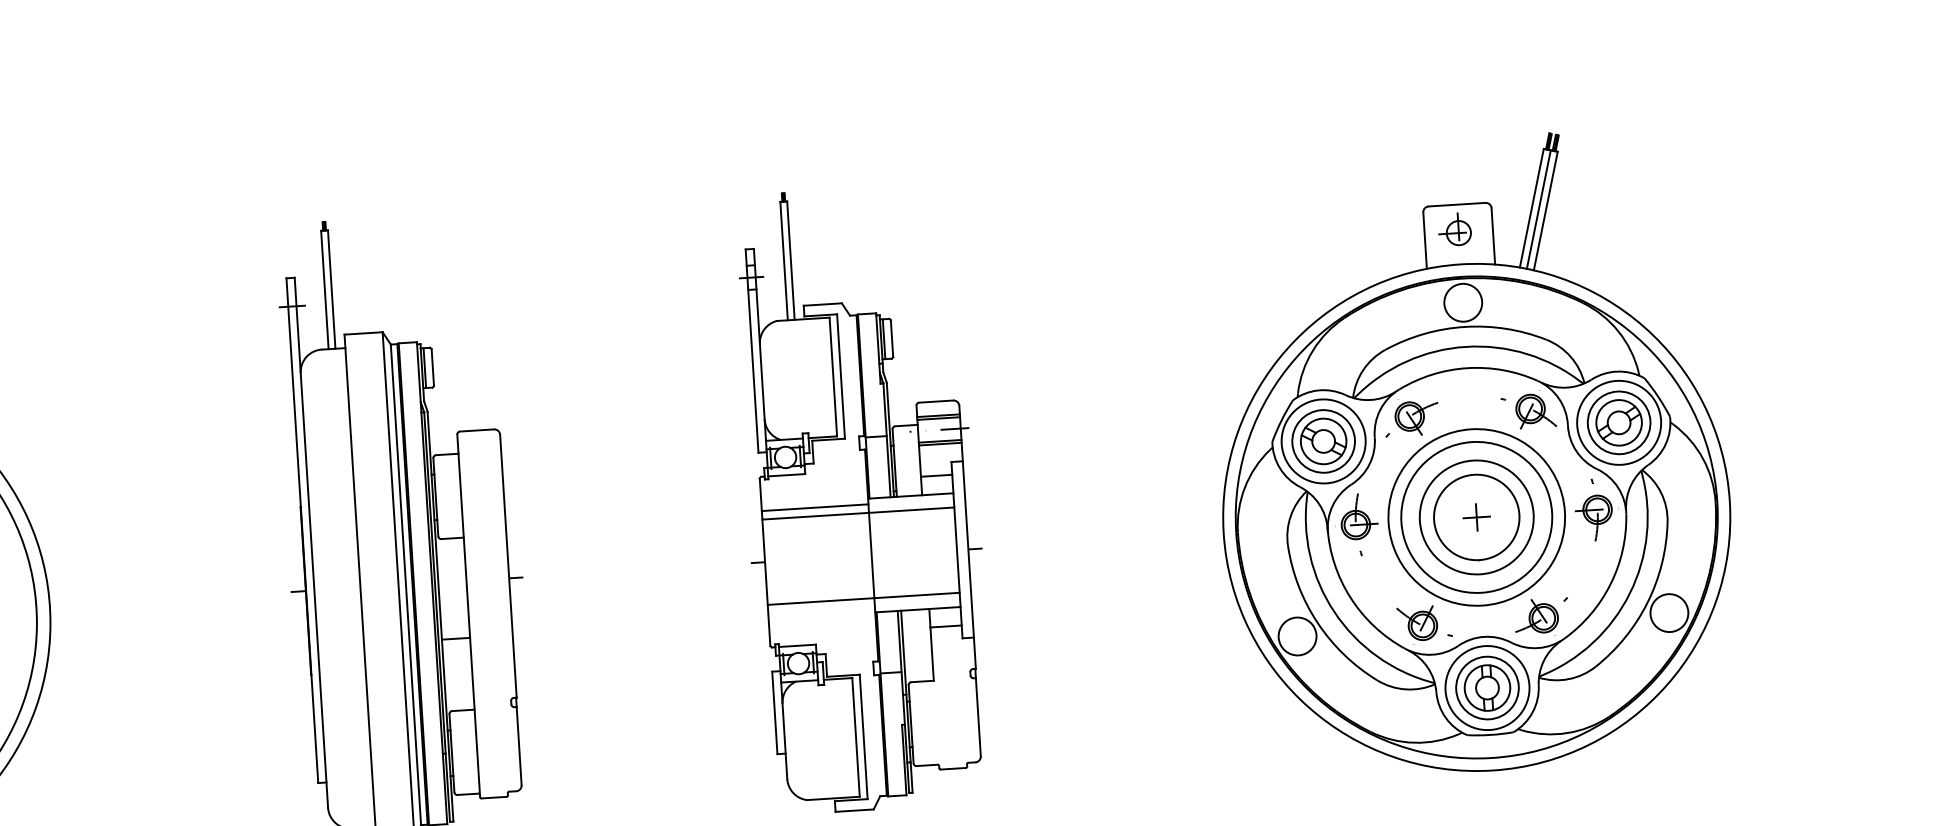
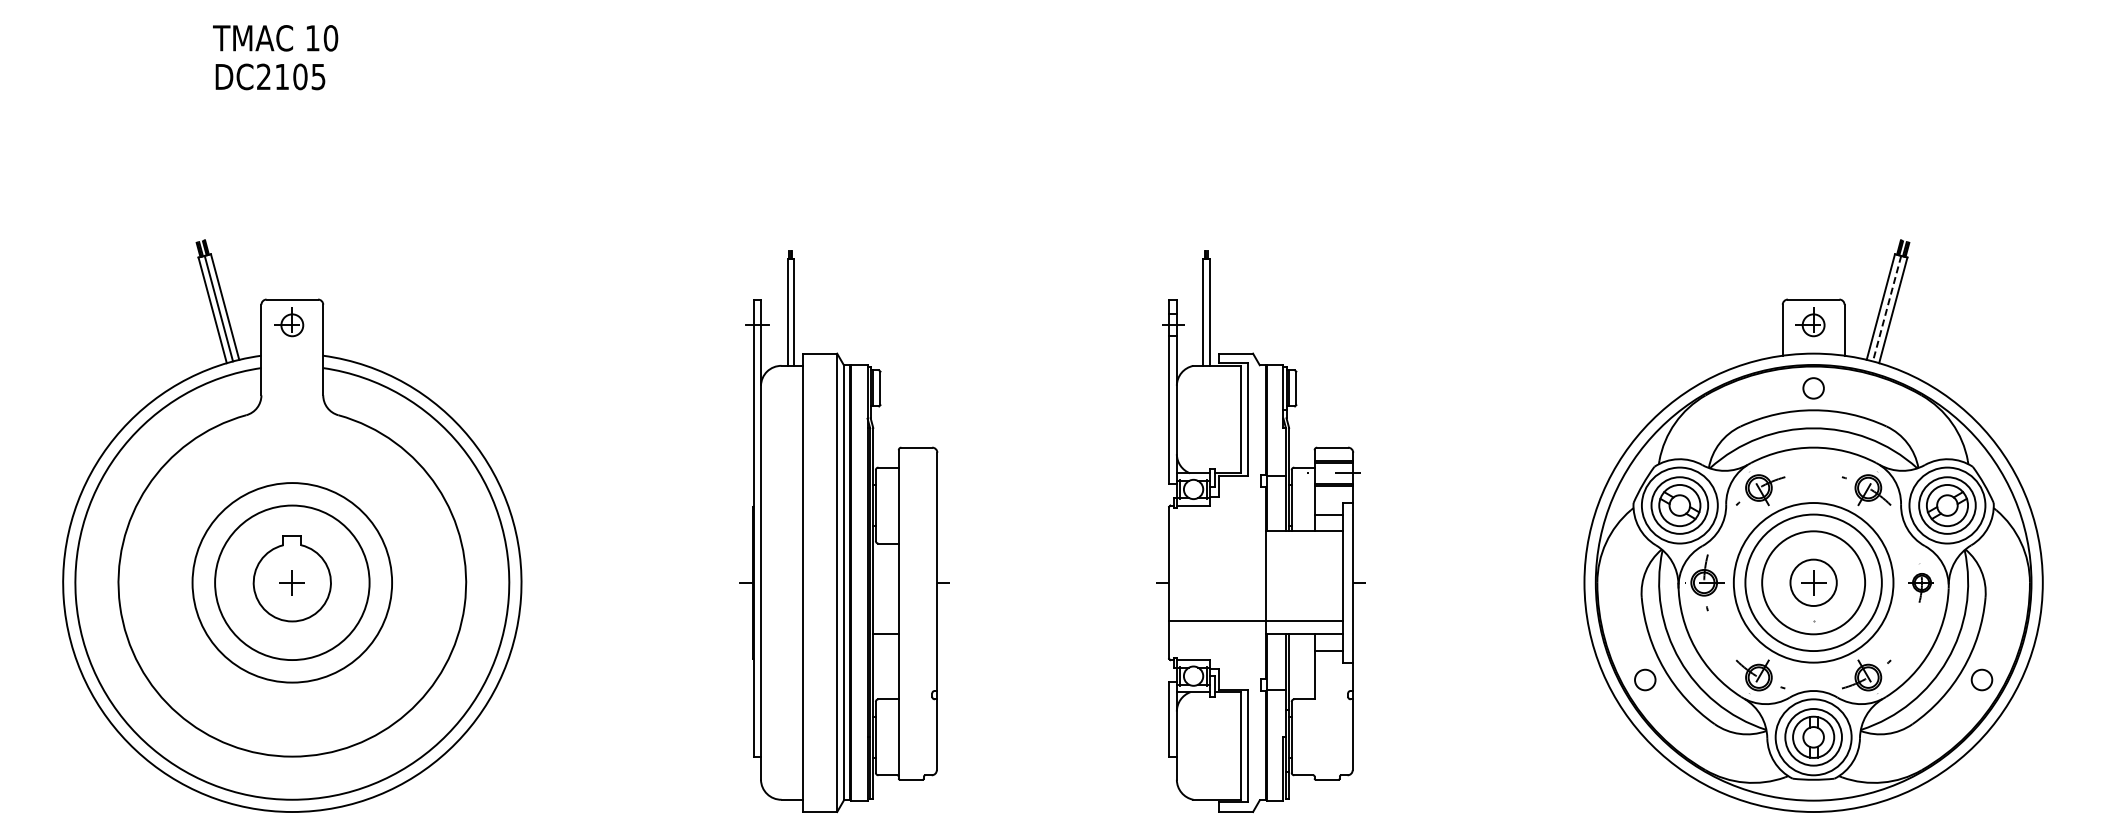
line: (1539, 209) -> (1887, 308), solid -> dashed
circle: (1463, 302) -> (1813, 388), size x0.6
line: (815, 507) -> (1217, 536), removed
part: (1593, 509) -> (1919, 582), size x0.7
line: (857, 513) -> (1255, 544), removed
circle: (1476, 517) -> (1813, 582), size x0.6
circle: (1668, 612) -> (1981, 679), size x0.6
circle: (1297, 635) -> (1645, 679), size x0.6

